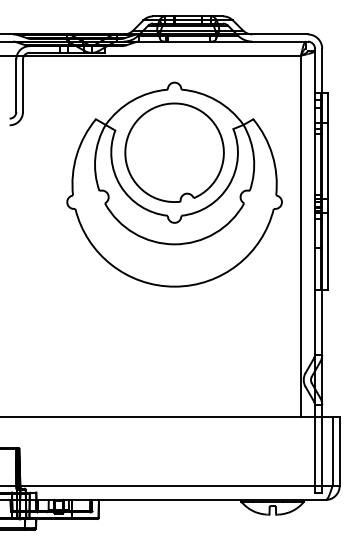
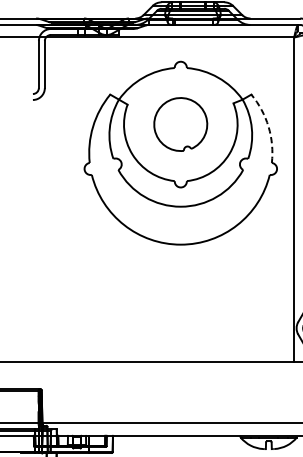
part: (174, 152) -> (180, 124), size x0.6
arc: (272, 155) -> (268, 127), solid -> dashed

